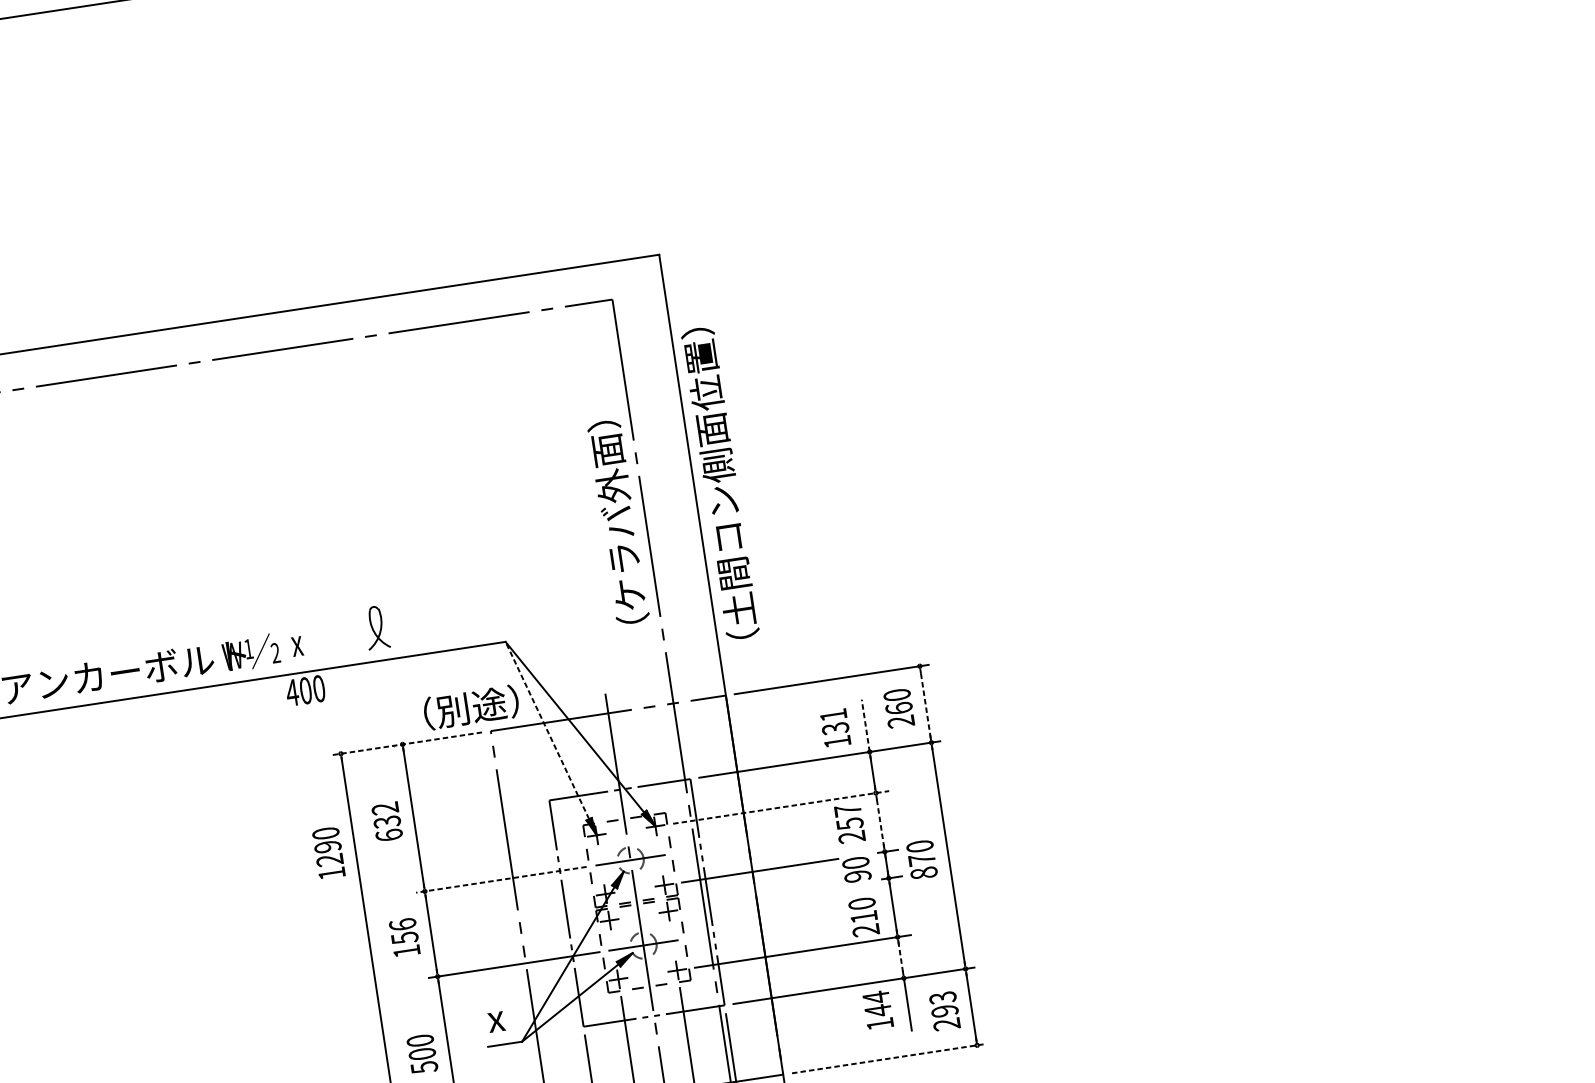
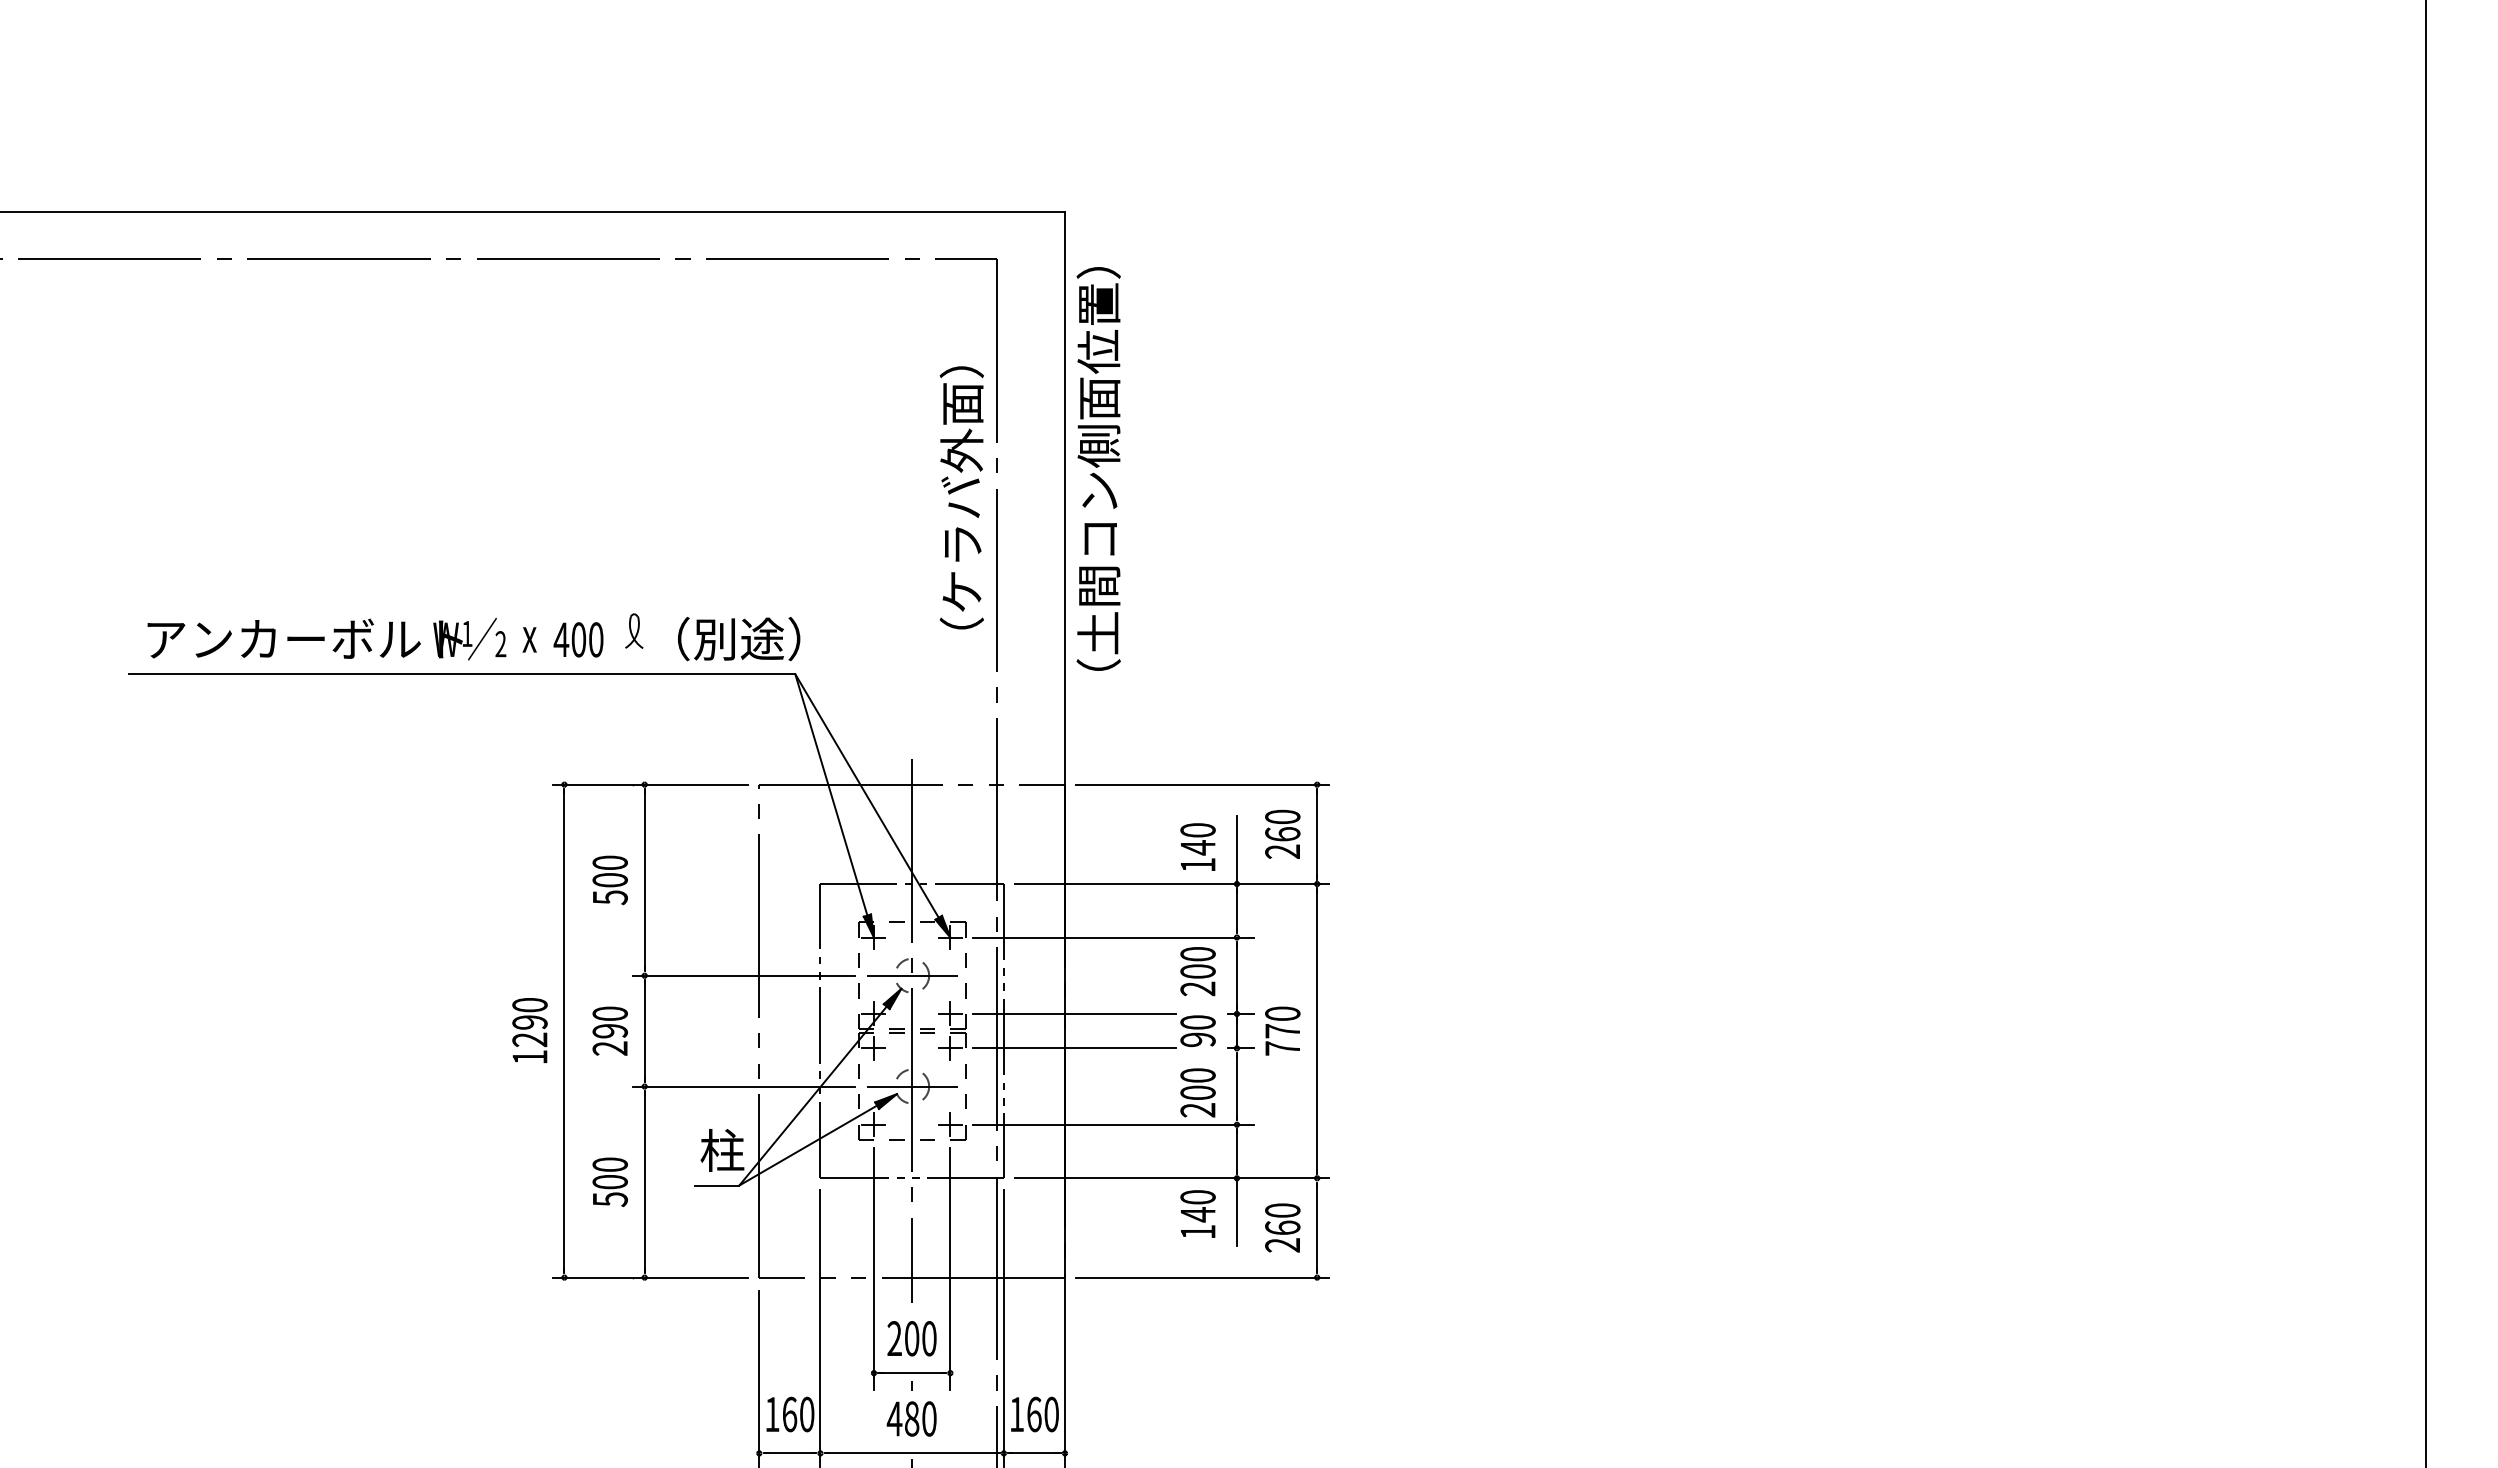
text: (720, 483) -> (1098, 468), moved
text: (618, 522) -> (961, 497), moved
part: (376, 627) -> (634, 630), size x0.62
text: (305, 690) -> (578, 639), moved
line: (925, 704) -> (1317, 834), dashed -> solid
text: (471, 707) -> (739, 639), moved
text: (834, 722) -> (1197, 839), 131 -> 140
line: (865, 726) -> (1236, 850), dashed -> solid
line: (547, 730) -> (831, 794), dashed -> solid
line: (406, 743) -> (649, 784), dashed -> solid
line: (781, 807) -> (1114, 937), dashed -> solid
text: (848, 817) -> (1197, 963), 257 -> 200
text: (386, 822) -> (609, 880), 632 -> 500
line: (879, 822) -> (1236, 975), dashed -> solid
text: (328, 853) -> (529, 1030), moved
text: (923, 873) -> (1282, 1048), 870 -> 770
line: (501, 879) -> (744, 975), dashed -> solid
line: (763, 897) -> (1074, 1048), added
text: (863, 916) -> (1197, 1092), 210 -> 200
text: (404, 937) -> (609, 1030), 156 -> 290
line: (900, 958) -> (1236, 1152), dashed -> solid
text: (875, 997) -> (1197, 1197), 144 -> 140
text: (943, 1004) -> (1282, 1219), 293 -> 260
text: (505, 1016) -> (722, 1150), x -> 柱
line: (889, 1058) -> (1203, 1277), dashed -> solid

